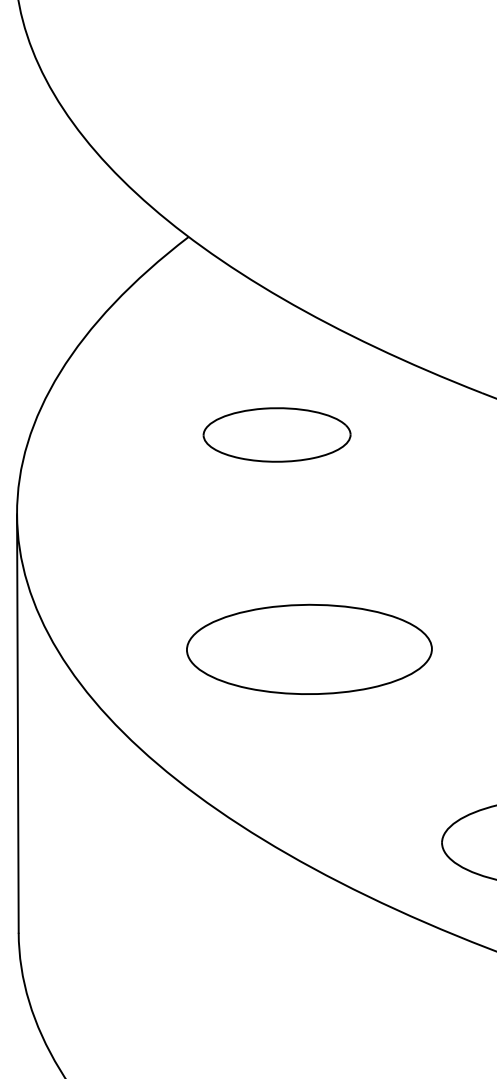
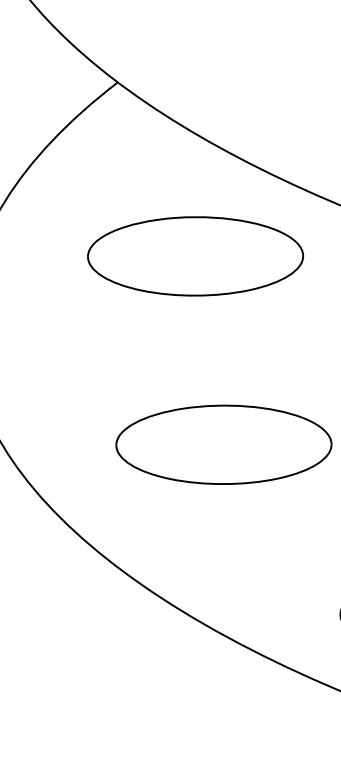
part: (276, 434) -> (194, 255), size x1.67

